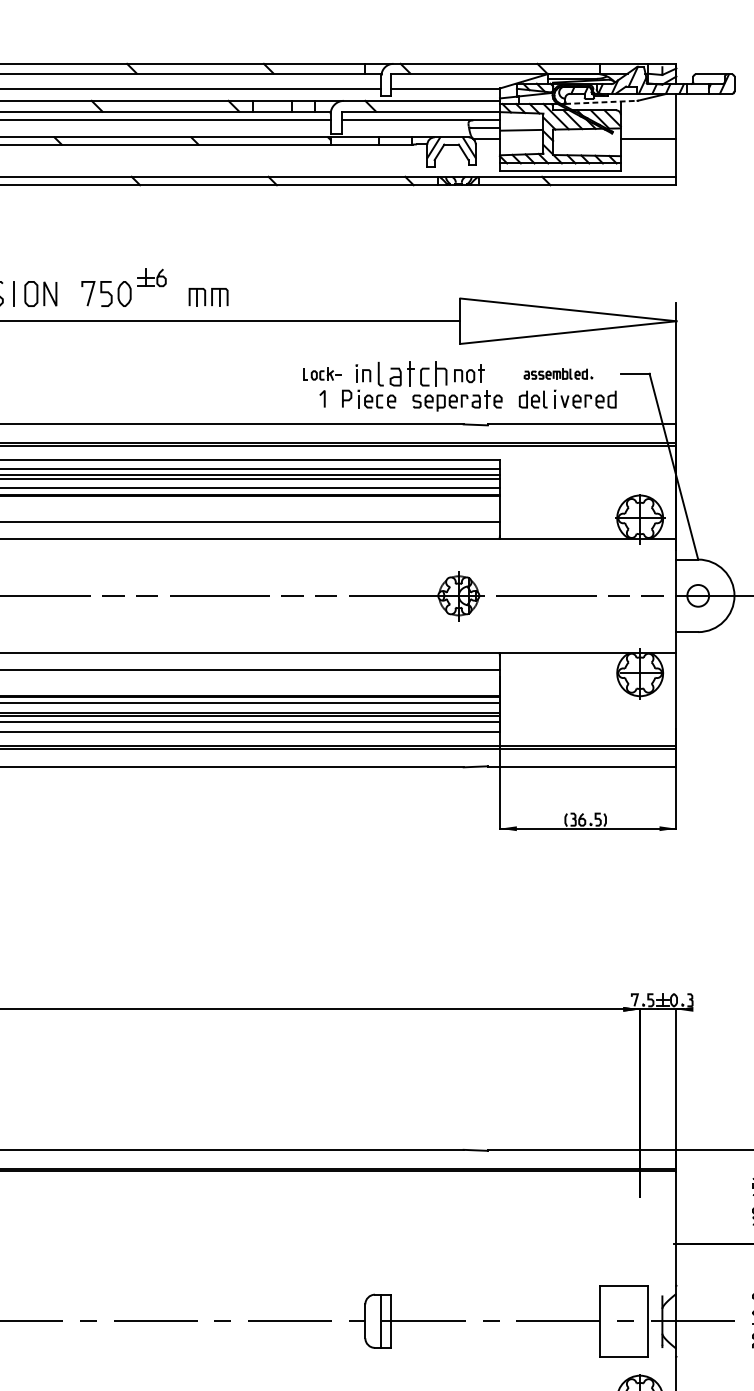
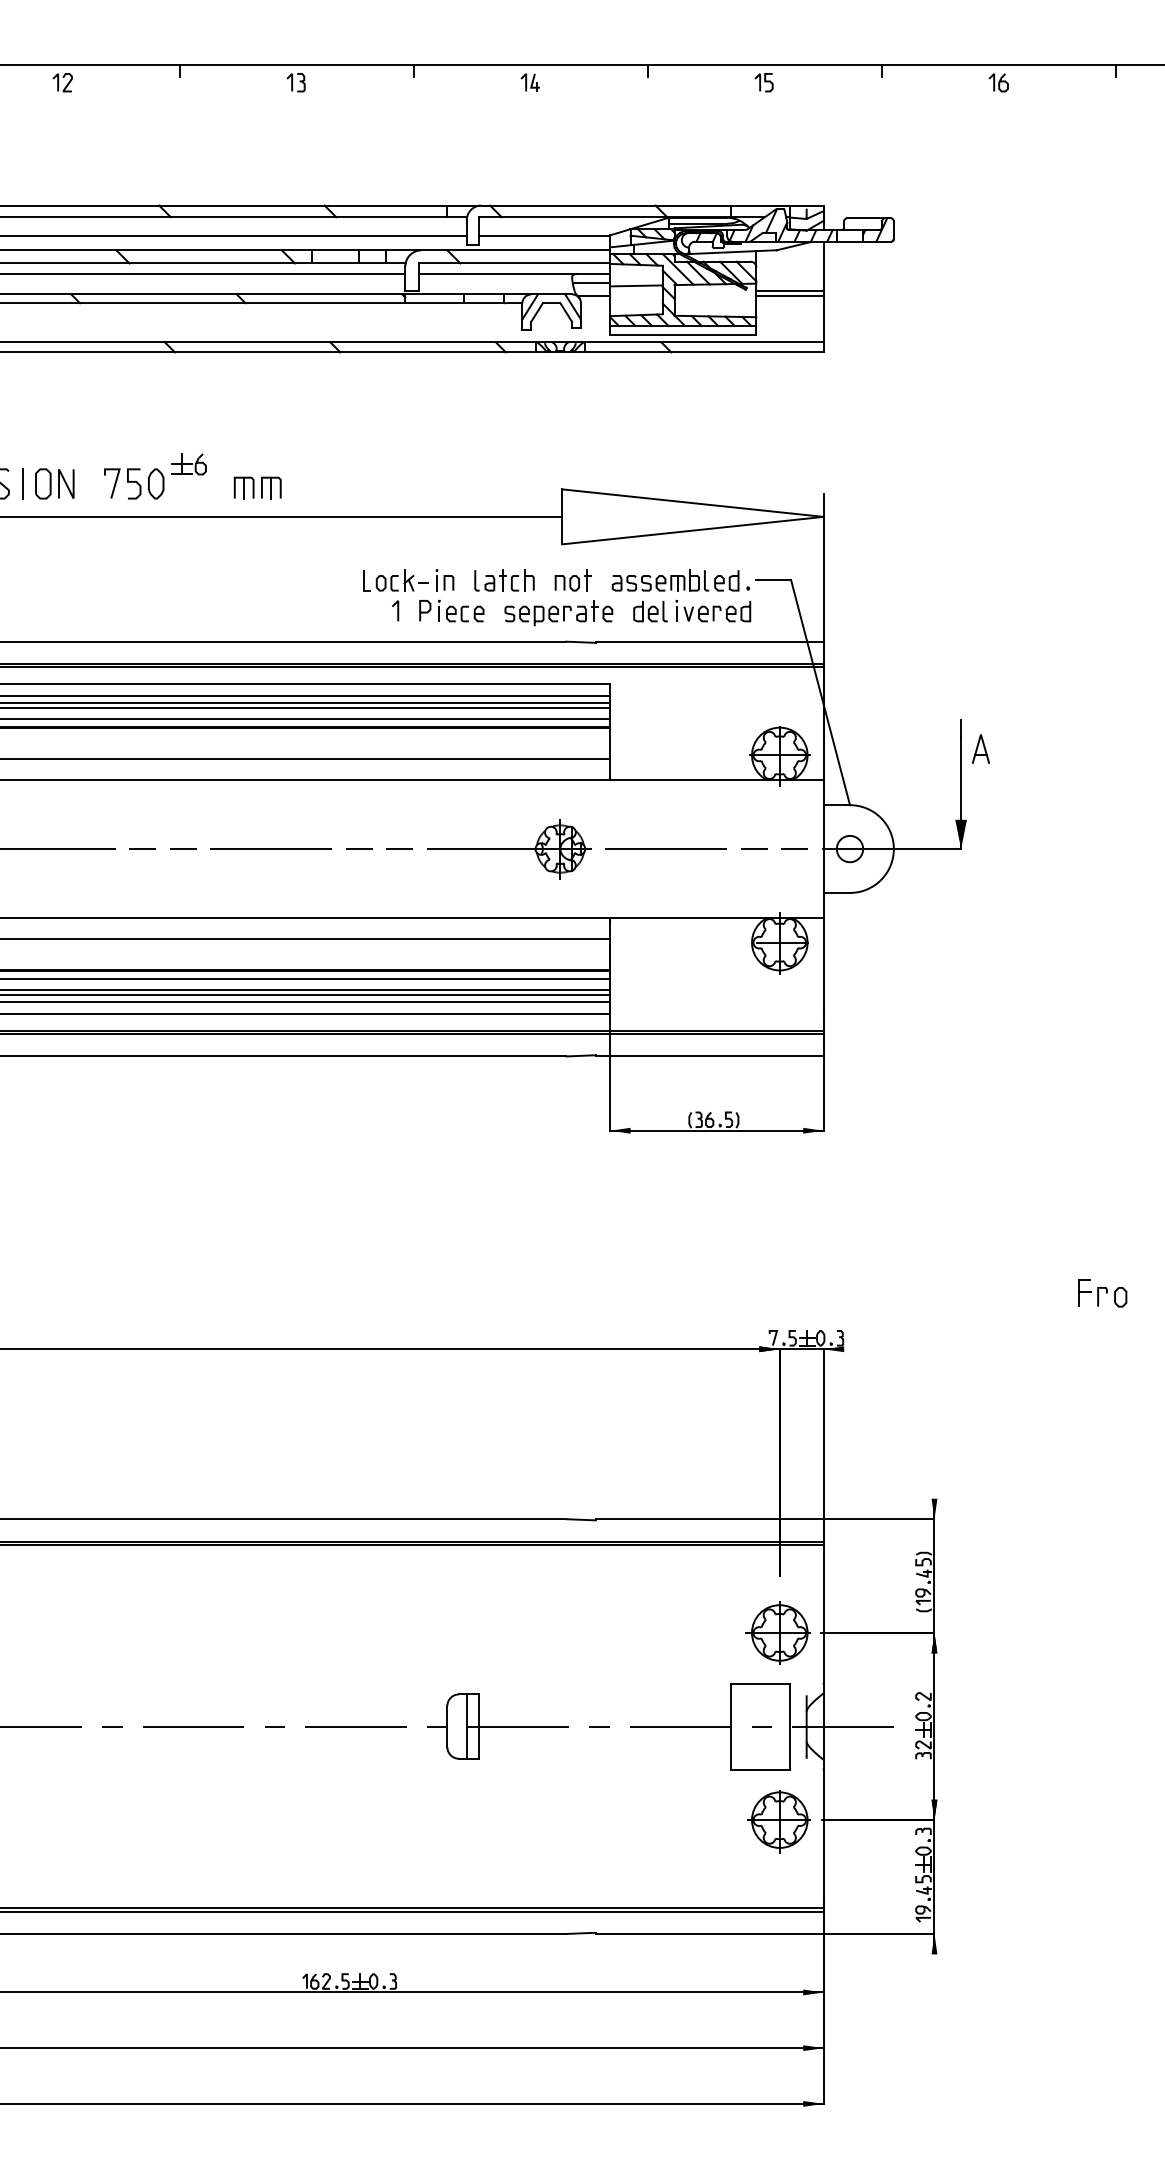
line: (601, 102) -> (732, 252), dashed -> solid
line: (648, 134) -> (789, 290), added
part: (322, 373) -> (395, 580), size x1.43
part: (412, 373) -> (504, 580), size x0.71
part: (558, 373) -> (680, 580), size x1.67
part: (638, 1243) -> (777, 1632), added

